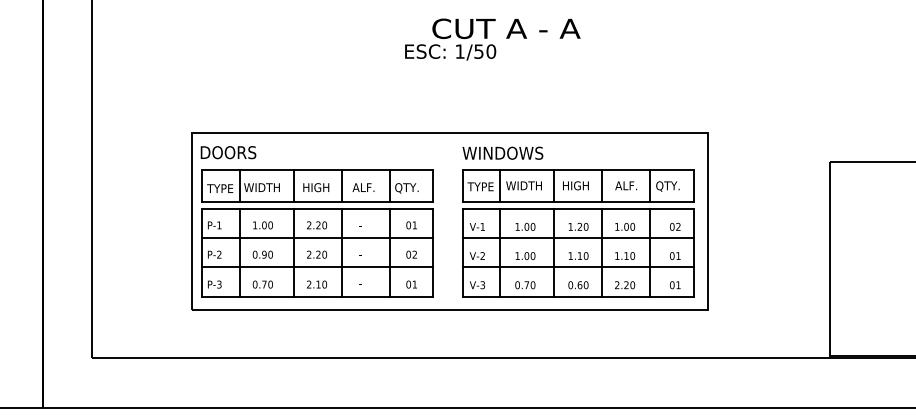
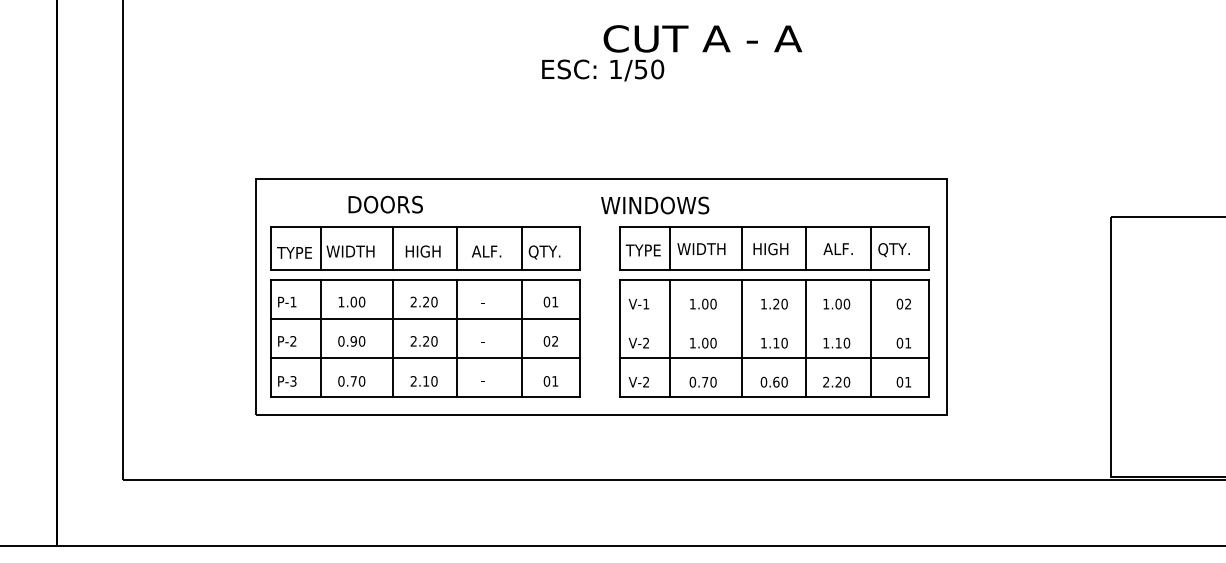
text: (506, 28) -> (702, 38), moved
text: (228, 152) -> (385, 204), moved
text: (503, 153) -> (655, 205), moved
line: (577, 238) -> (773, 319), removed
text: (483, 285) -> (646, 382), V-3 -> V-2

